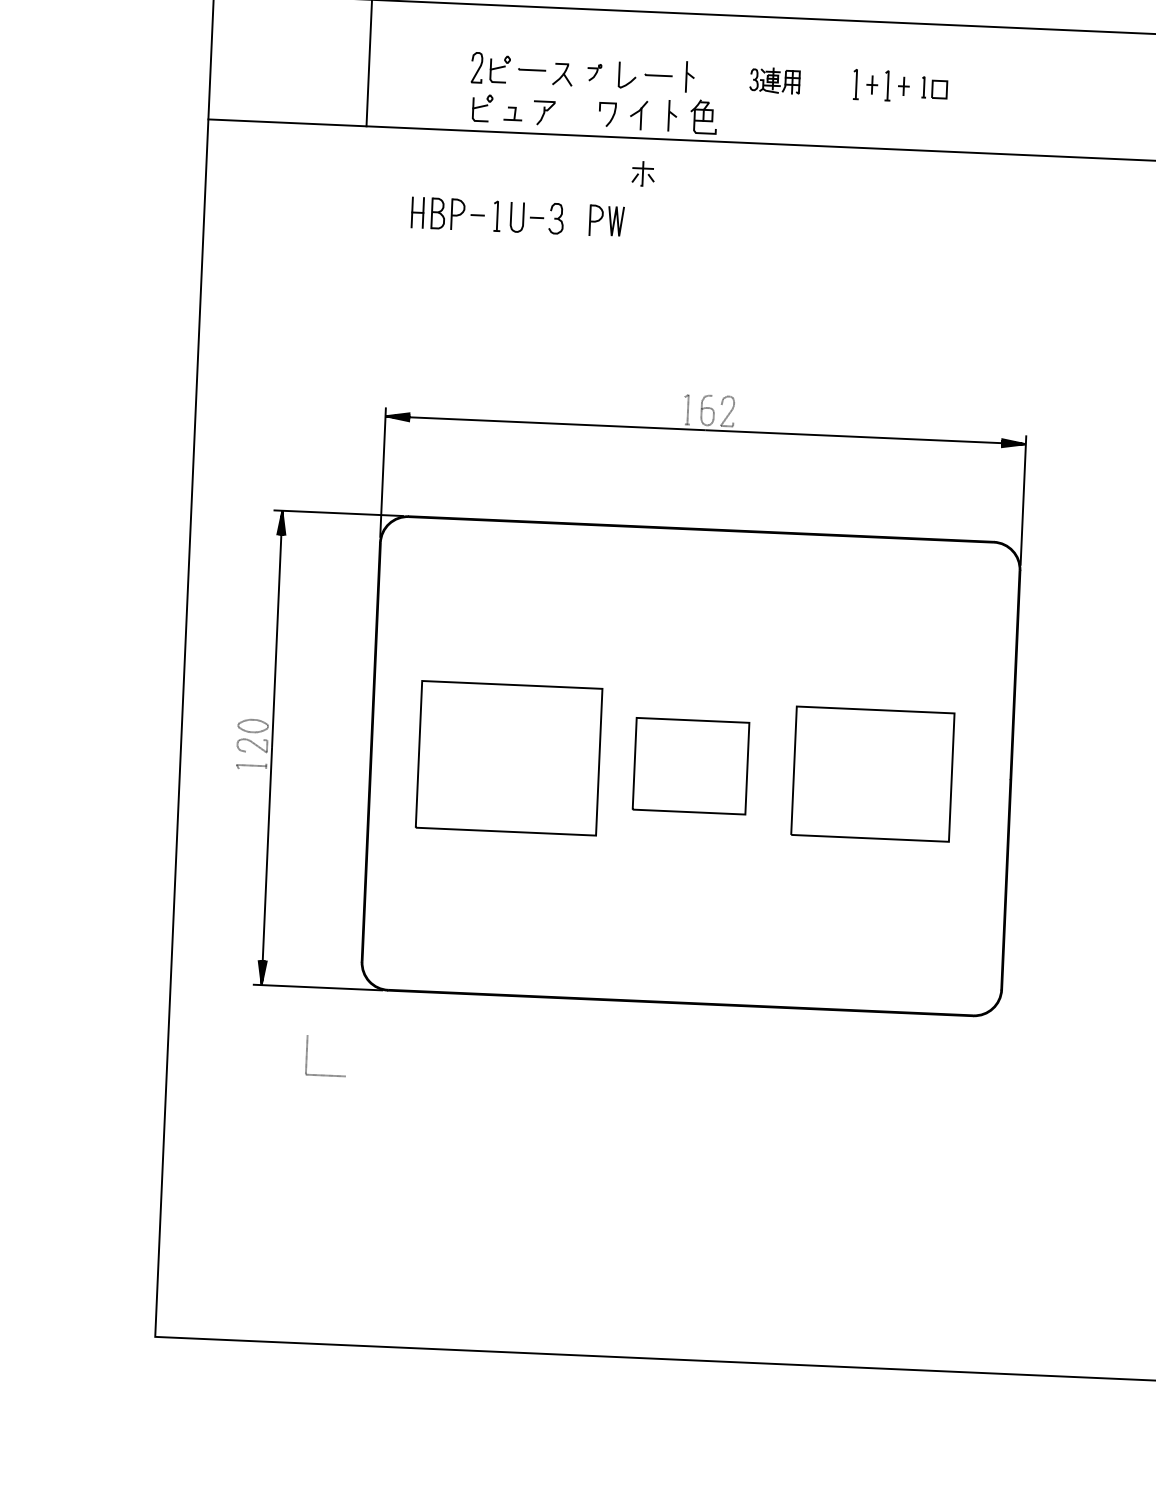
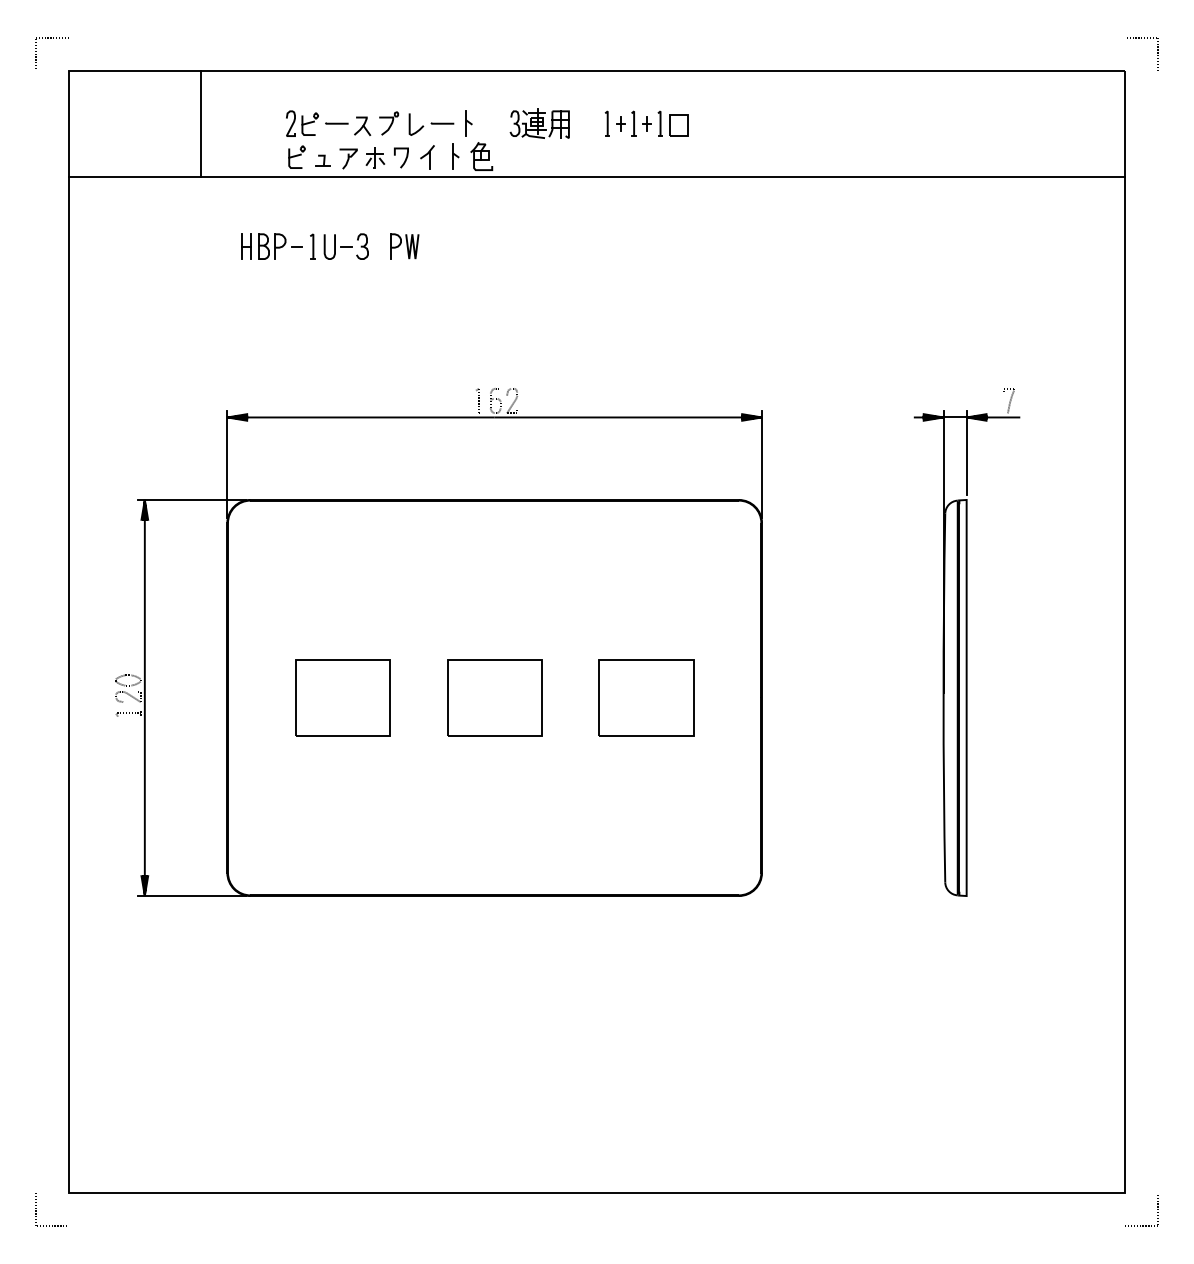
part: (593, 72) -> (388, 123), size x1.67
part: (774, 80) -> (539, 123), size x1.43
part: (934, 87) -> (672, 123), size x1.43
part: (643, 173) -> (375, 157), moved
part: (508, 757) -> (342, 697), size x0.62
part: (872, 773) -> (646, 697), size x0.71
line: (307, 1053) -> (36, 1208), moved

